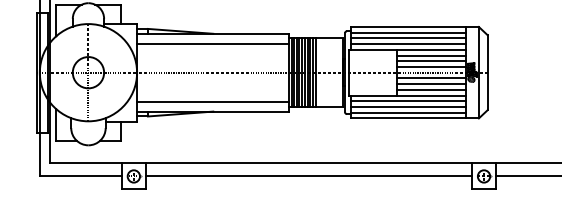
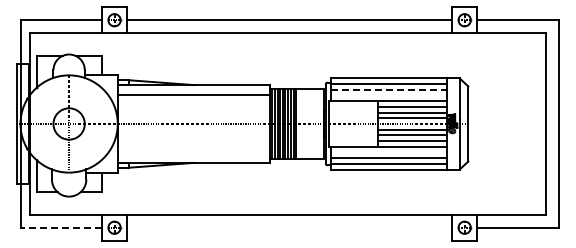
line: (407, 38) -> (388, 89), solid -> dashed
line: (407, 44) -> (388, 95), removed
line: (407, 101) -> (388, 152), removed
line: (212, 102) -> (193, 153), removed
line: (80, 176) -> (61, 227), solid -> dashed
line: (308, 176) -> (289, 227), removed

